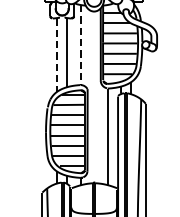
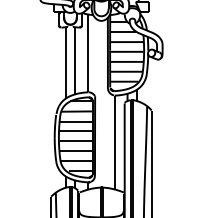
line: (80, 45) -> (88, 53), dashed -> solid
line: (57, 55) -> (65, 63), dashed -> solid

